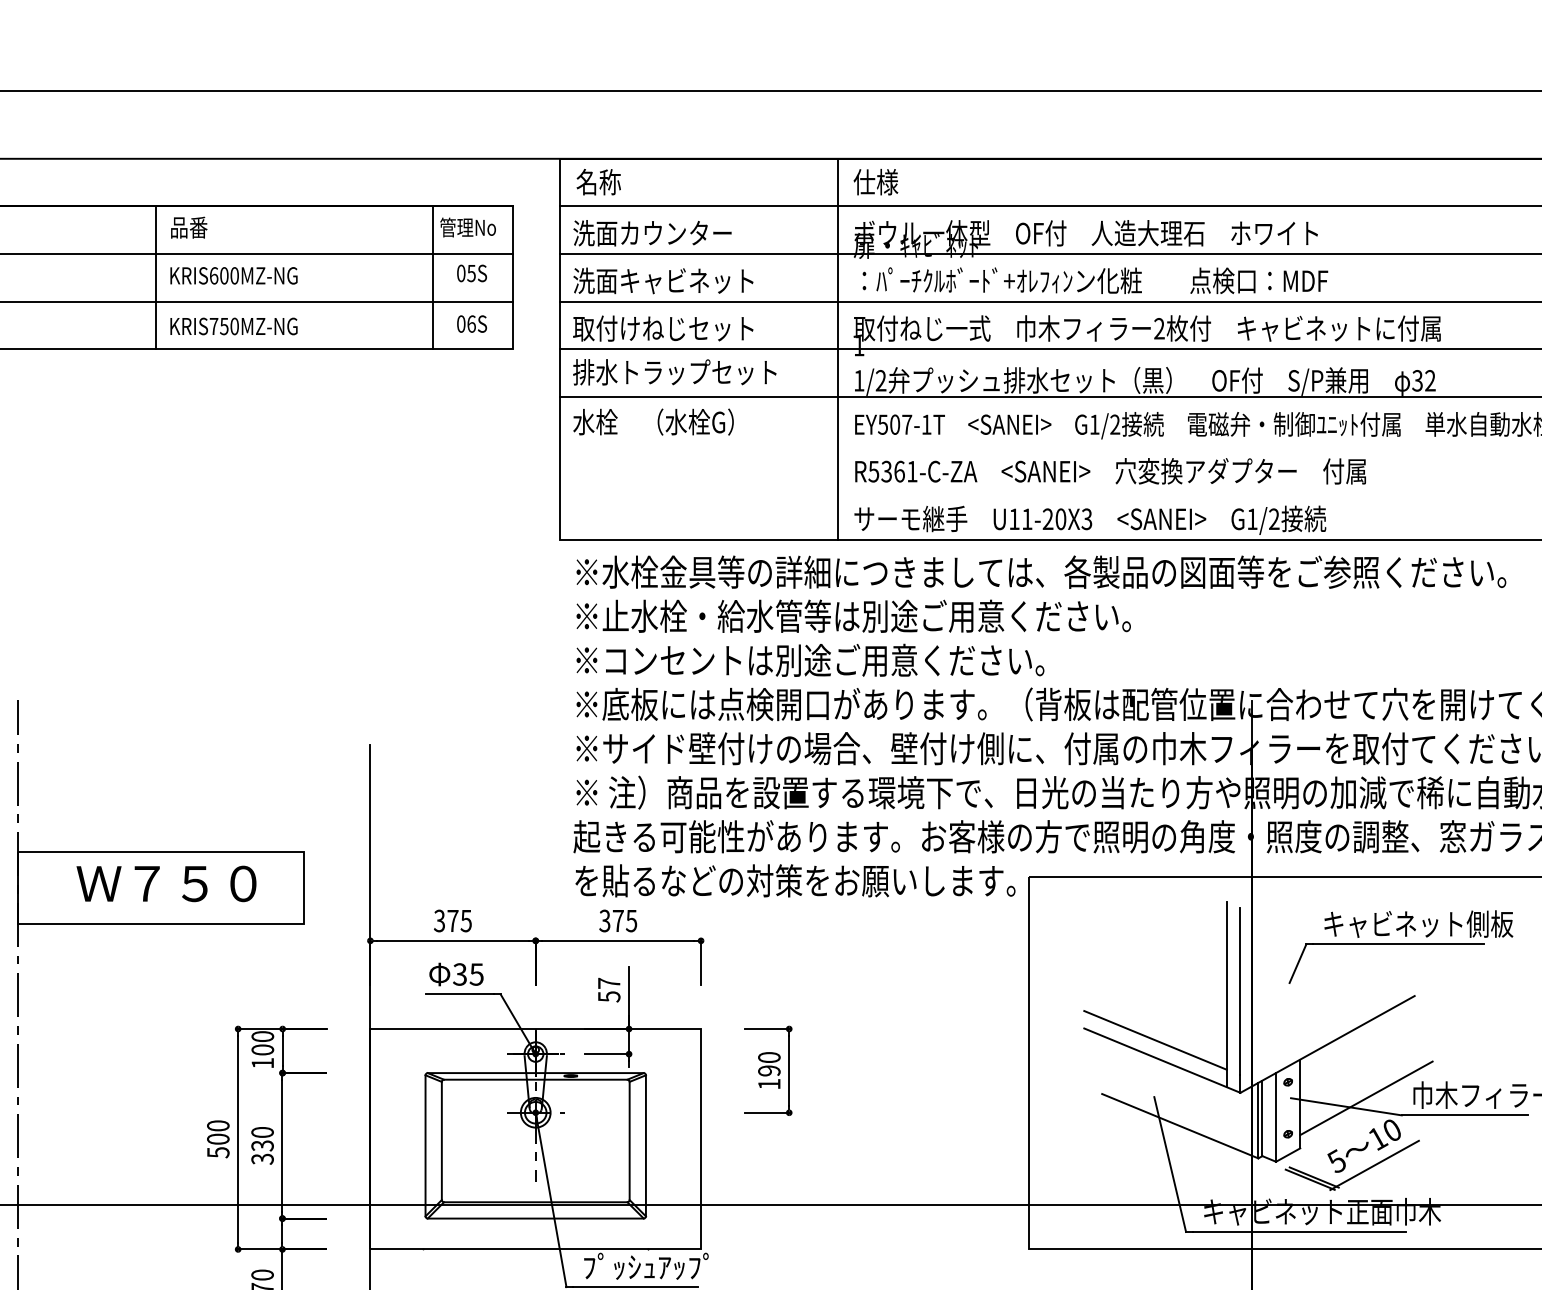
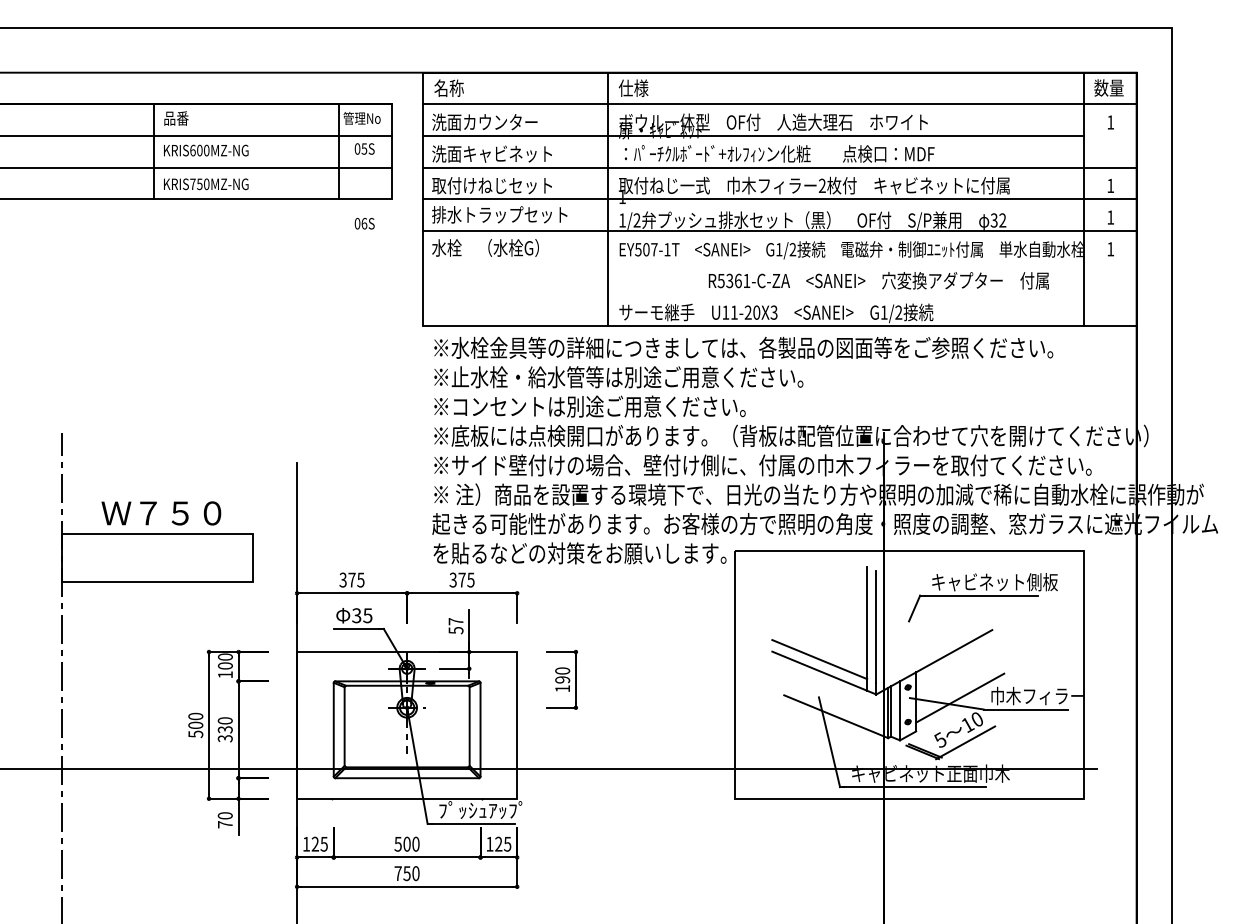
text: (471, 323) -> (364, 223), moved
text: (1110, 470) -> (878, 280), moved
text: (166, 884) -> (161, 513), moved

